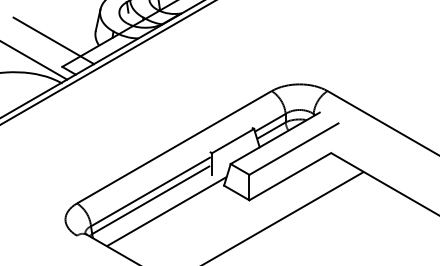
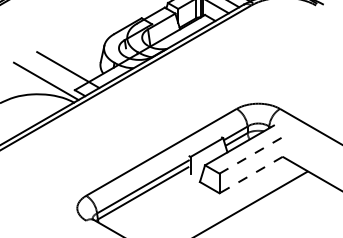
line: (293, 148) -> (253, 153), solid -> dashed
line: (289, 177) -> (250, 175), solid -> dashed
line: (166, 210) -> (155, 201), removed

